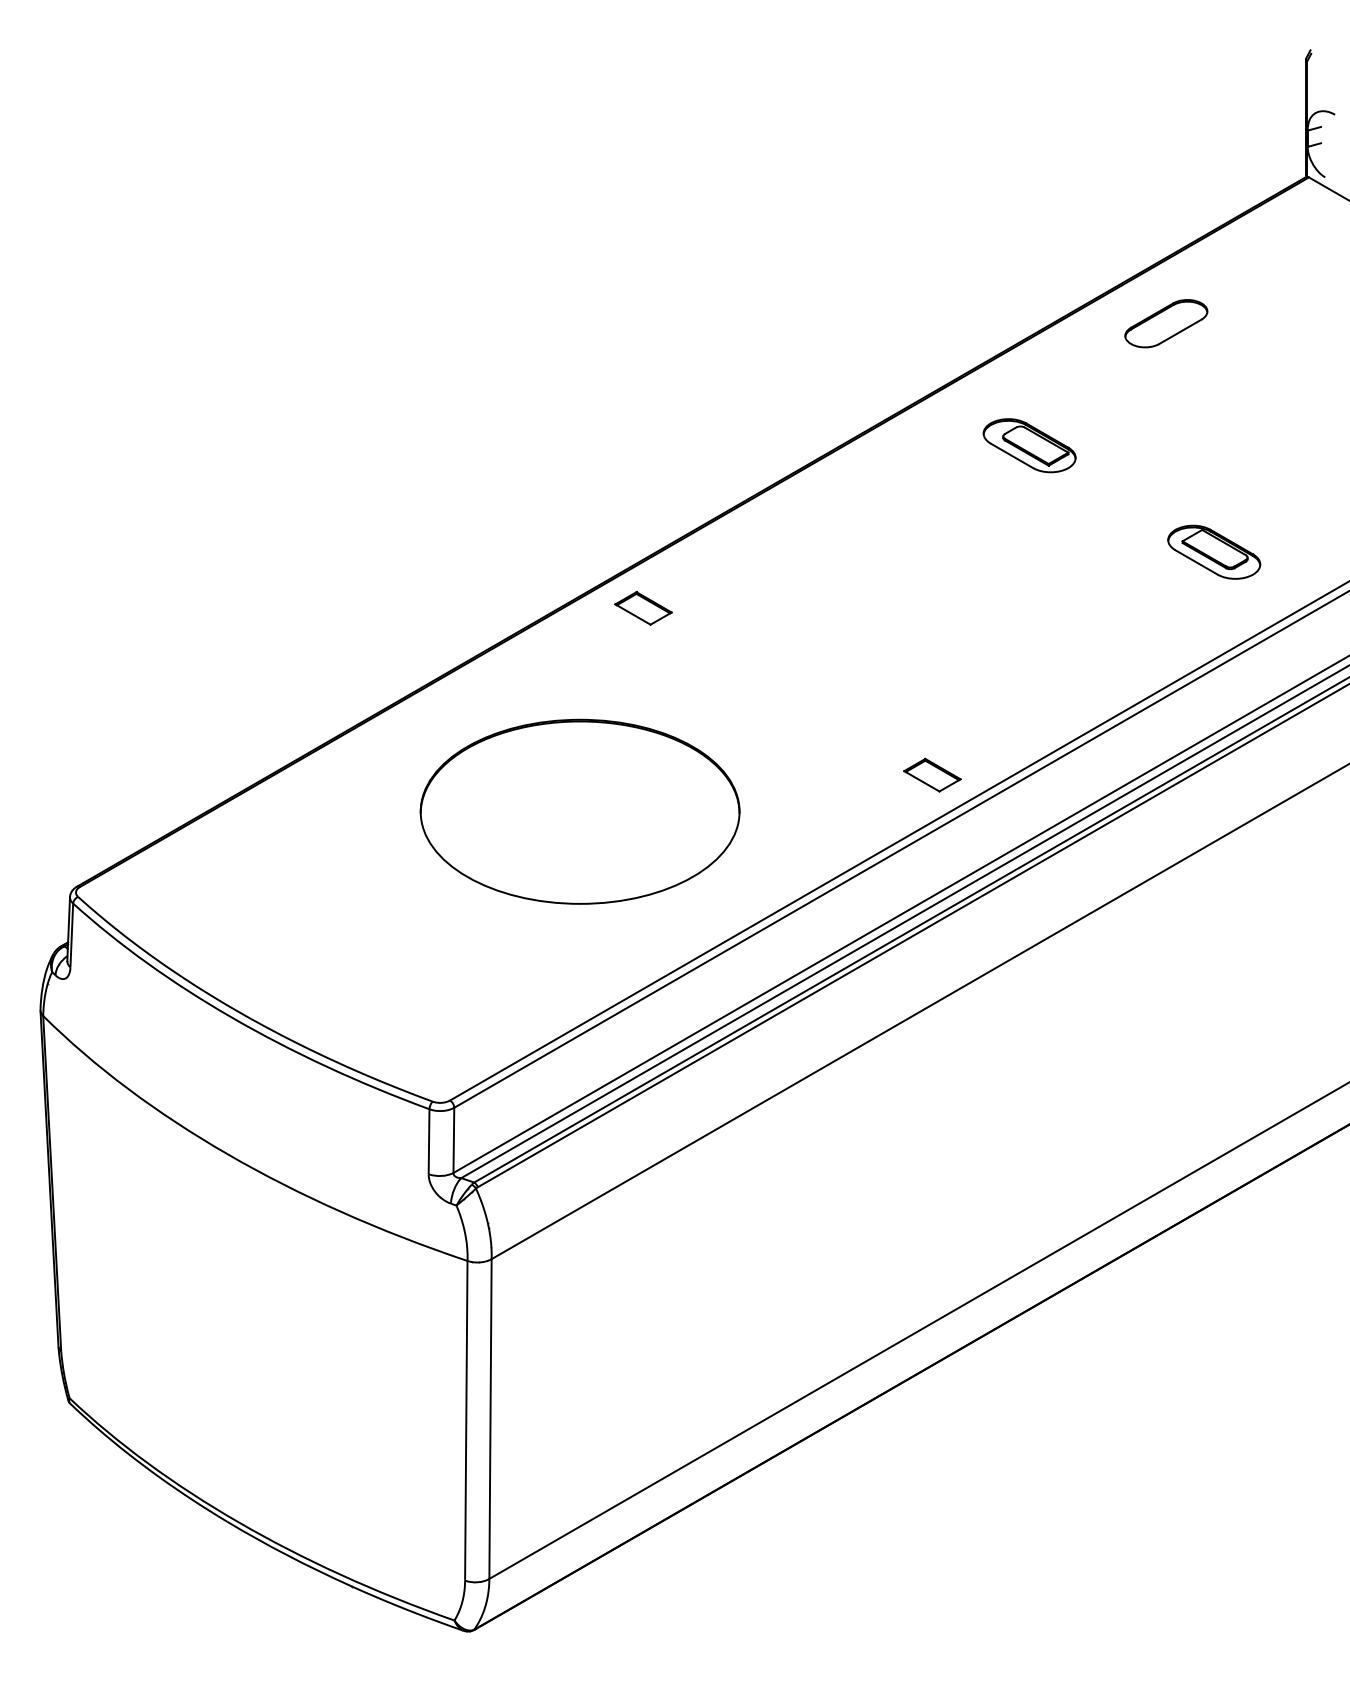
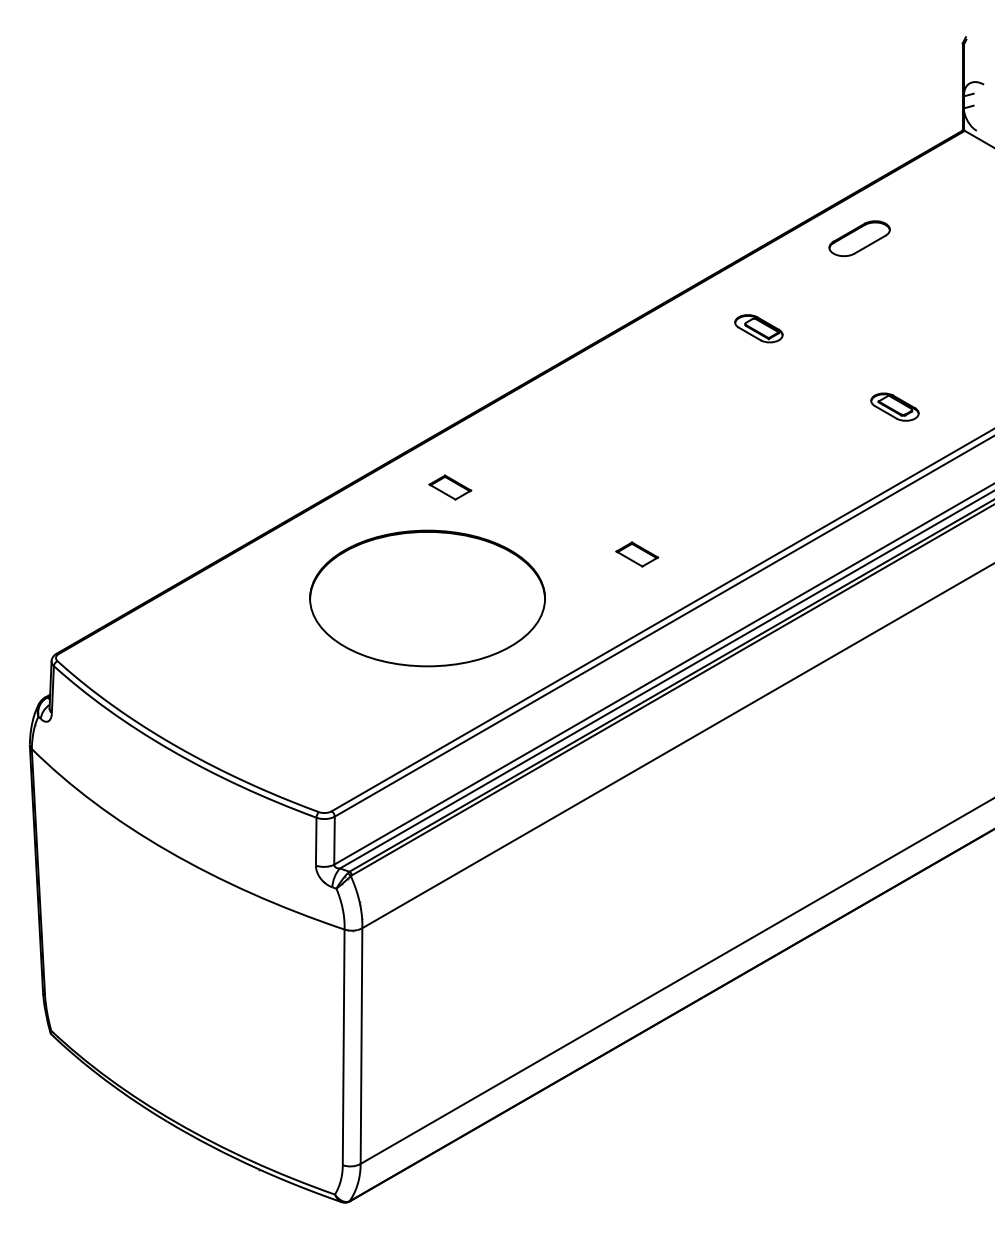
part: (1029, 445) -> (758, 328), size x0.7
part: (1213, 551) -> (894, 406), size x0.7
part: (643, 608) -> (450, 487), moved
part: (932, 775) -> (637, 554), moved

